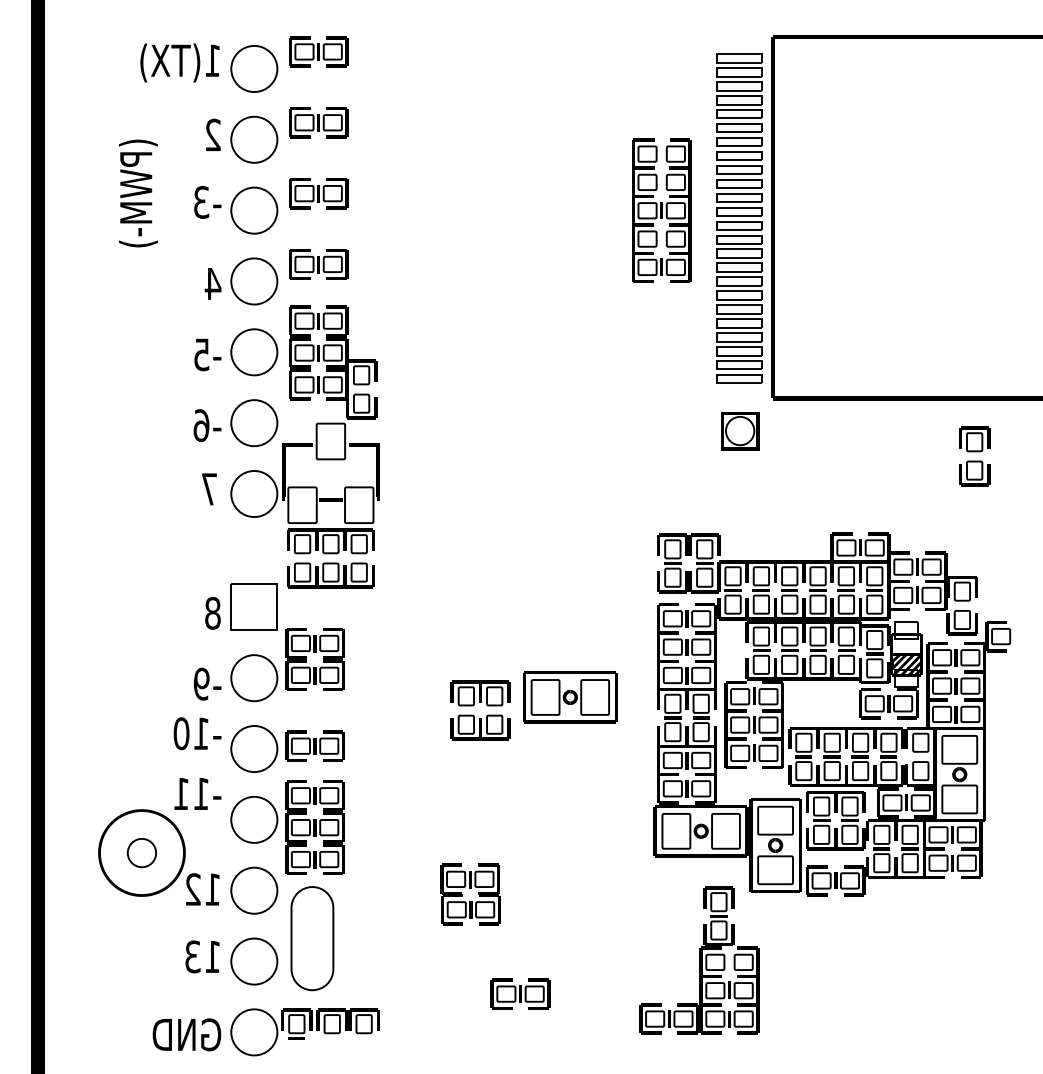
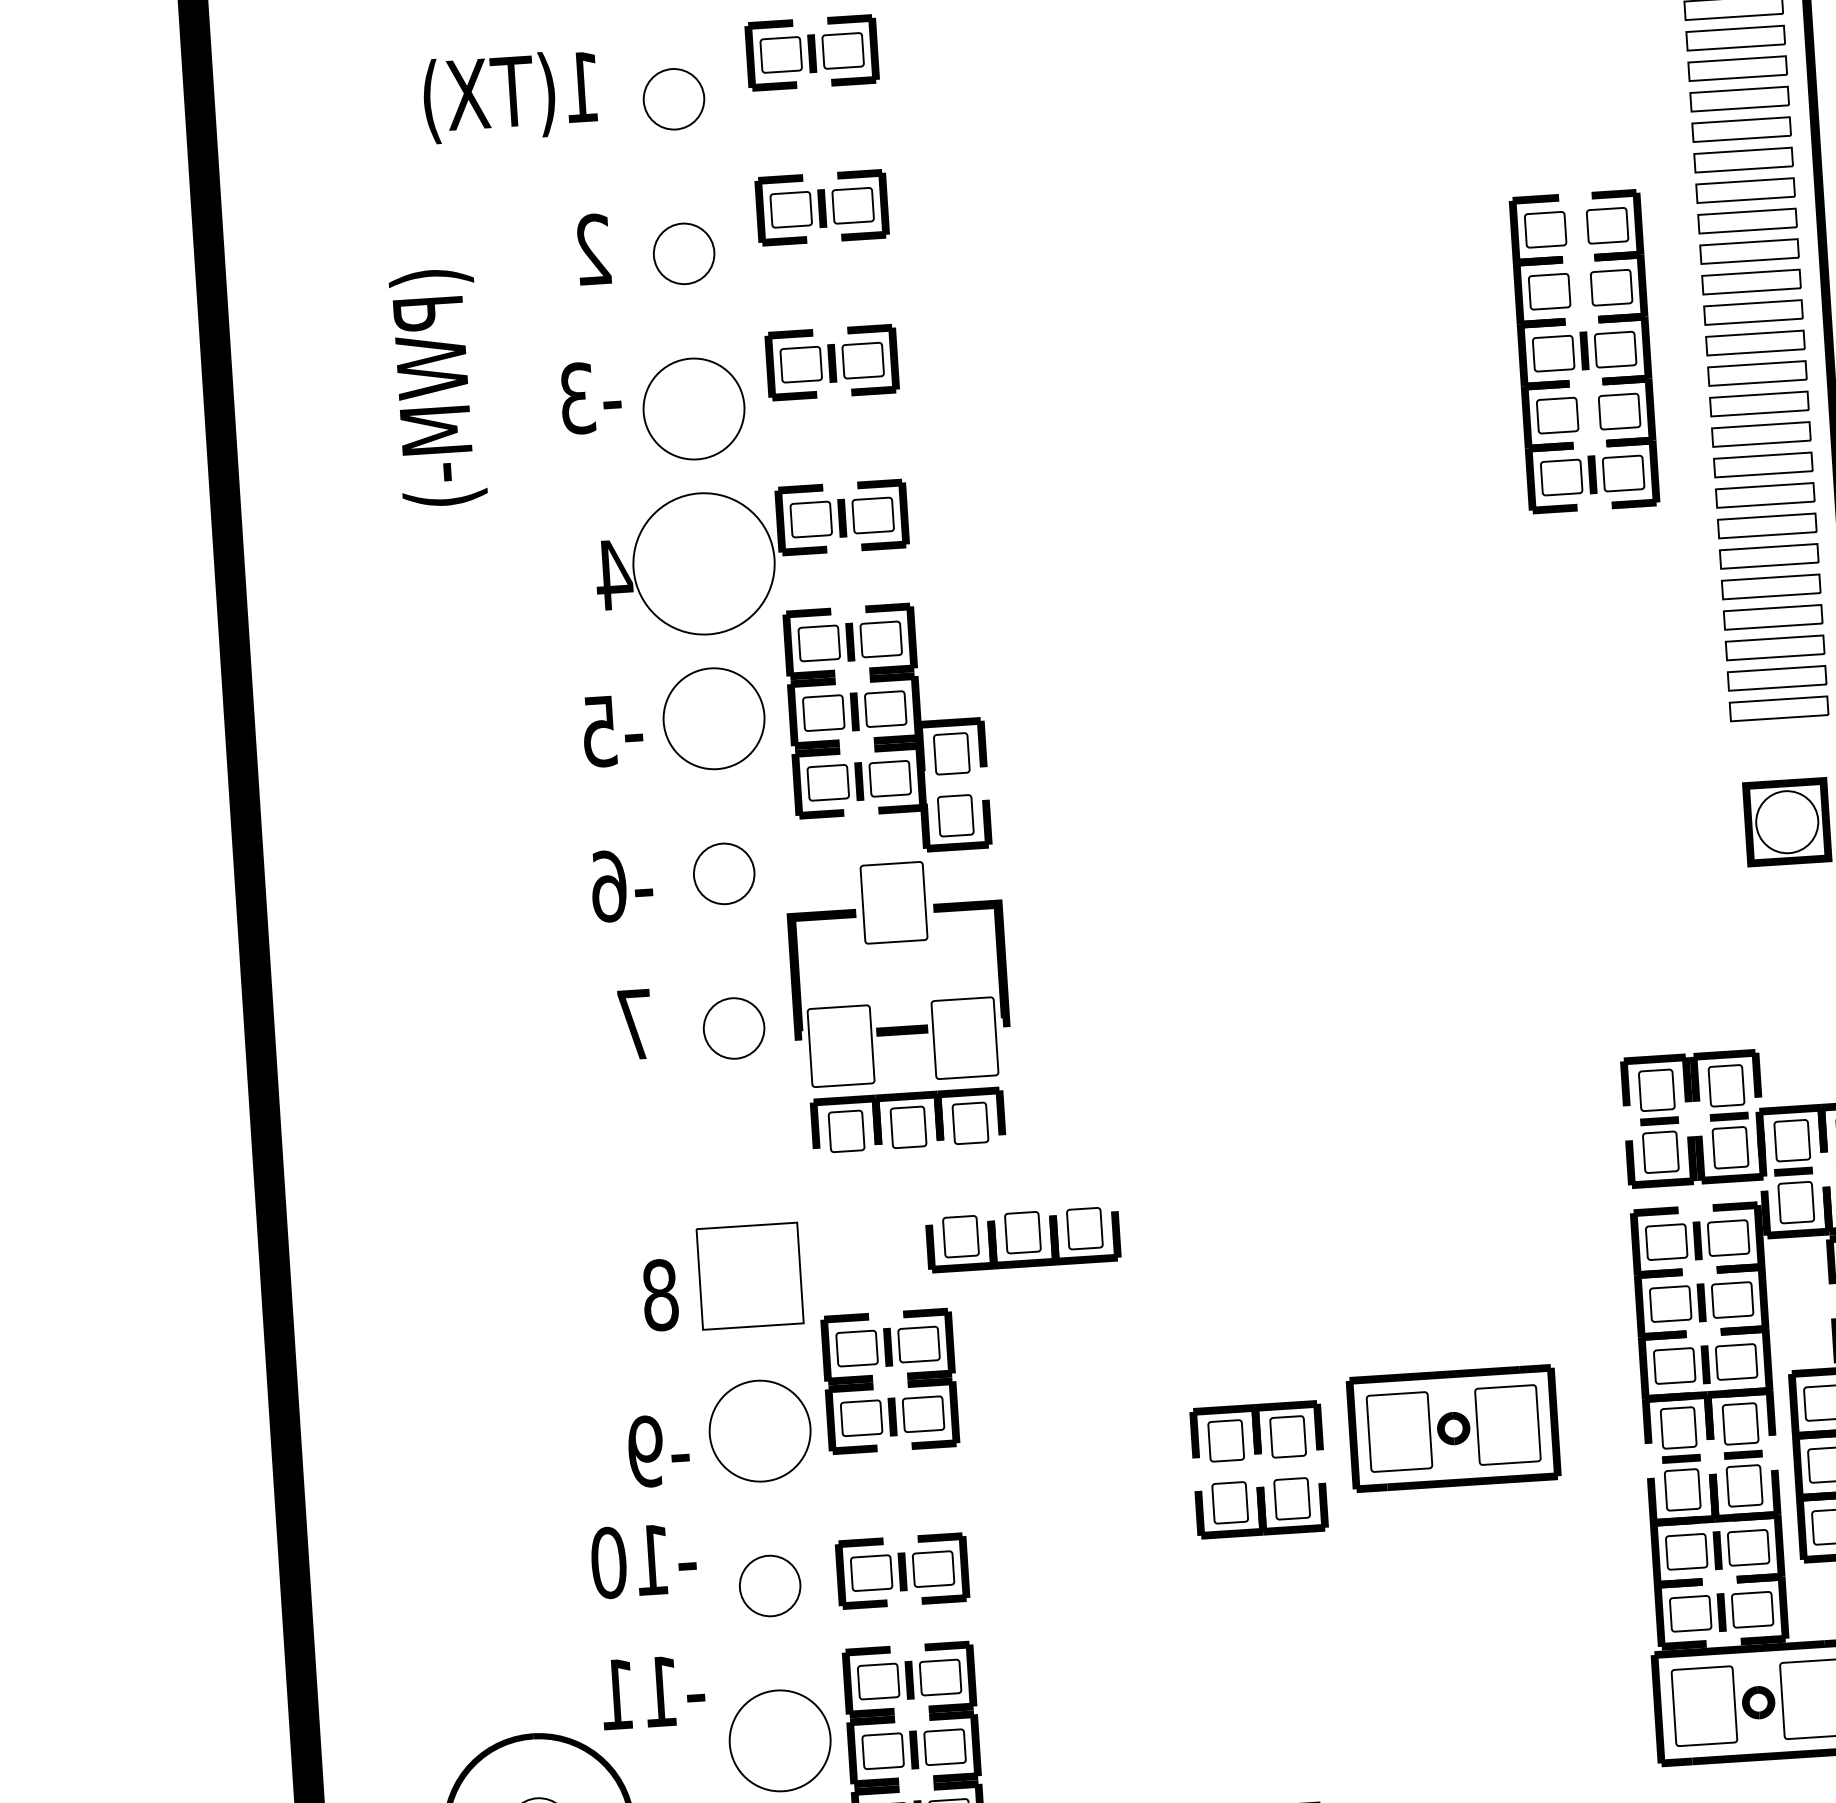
circle: (254, 68) -> (674, 98), size x0.6
circle: (254, 139) -> (684, 253), size x0.6
circle: (254, 281) -> (704, 563), size x1.4
circle: (254, 423) -> (724, 874), size x0.6
circle: (254, 493) -> (734, 1027), size x0.6
part: (330, 575) -> (1022, 1239), moved
circle: (254, 749) -> (770, 1586), size x0.6

